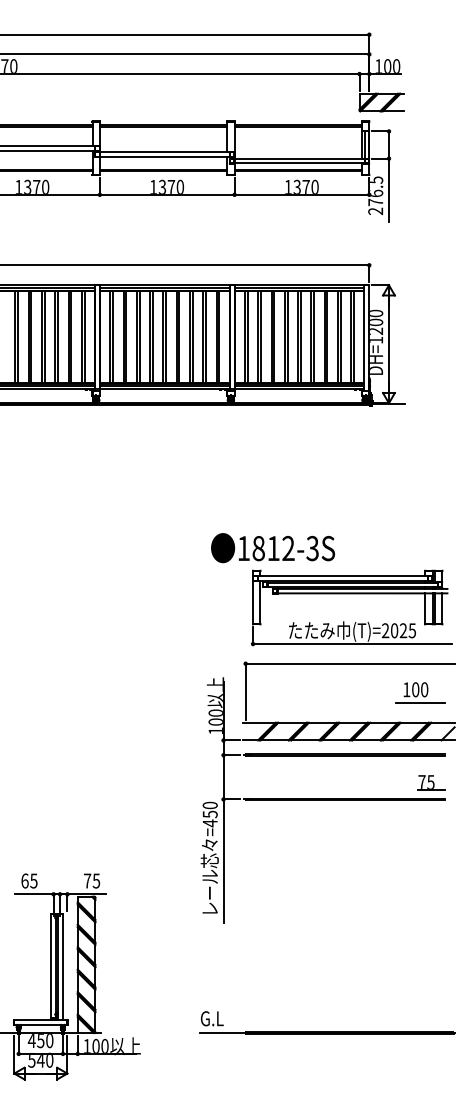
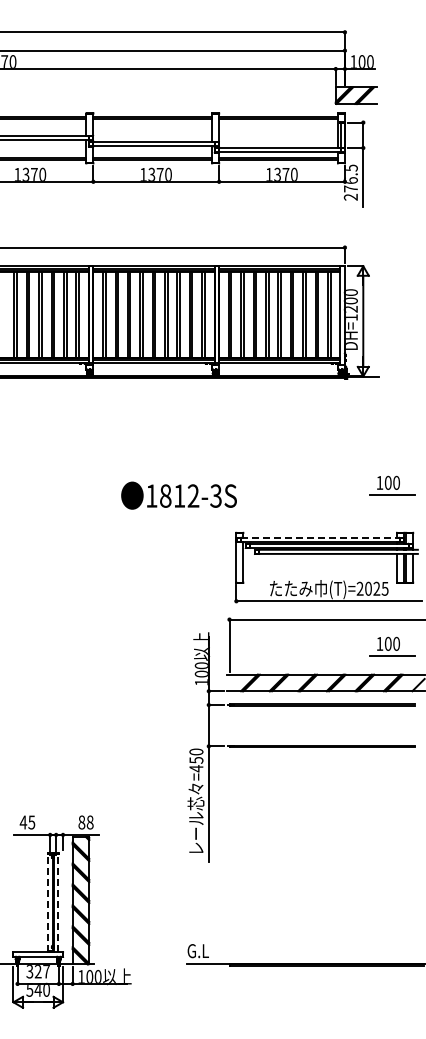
part: (420, 520) -> (392, 485), added
text: (272, 547) -> (178, 495), moved
line: (343, 575) -> (320, 537), solid -> dashed
part: (430, 782) -> (402, 730), removed
text: (25, 881) -> (23, 822), 65 -> 45
text: (91, 881) -> (85, 822), 75 -> 88
line: (50, 966) -> (47, 902), solid -> dashed
line: (62, 966) -> (58, 902), solid -> dashed
text: (40, 1040) -> (37, 971), 450 -> 327

